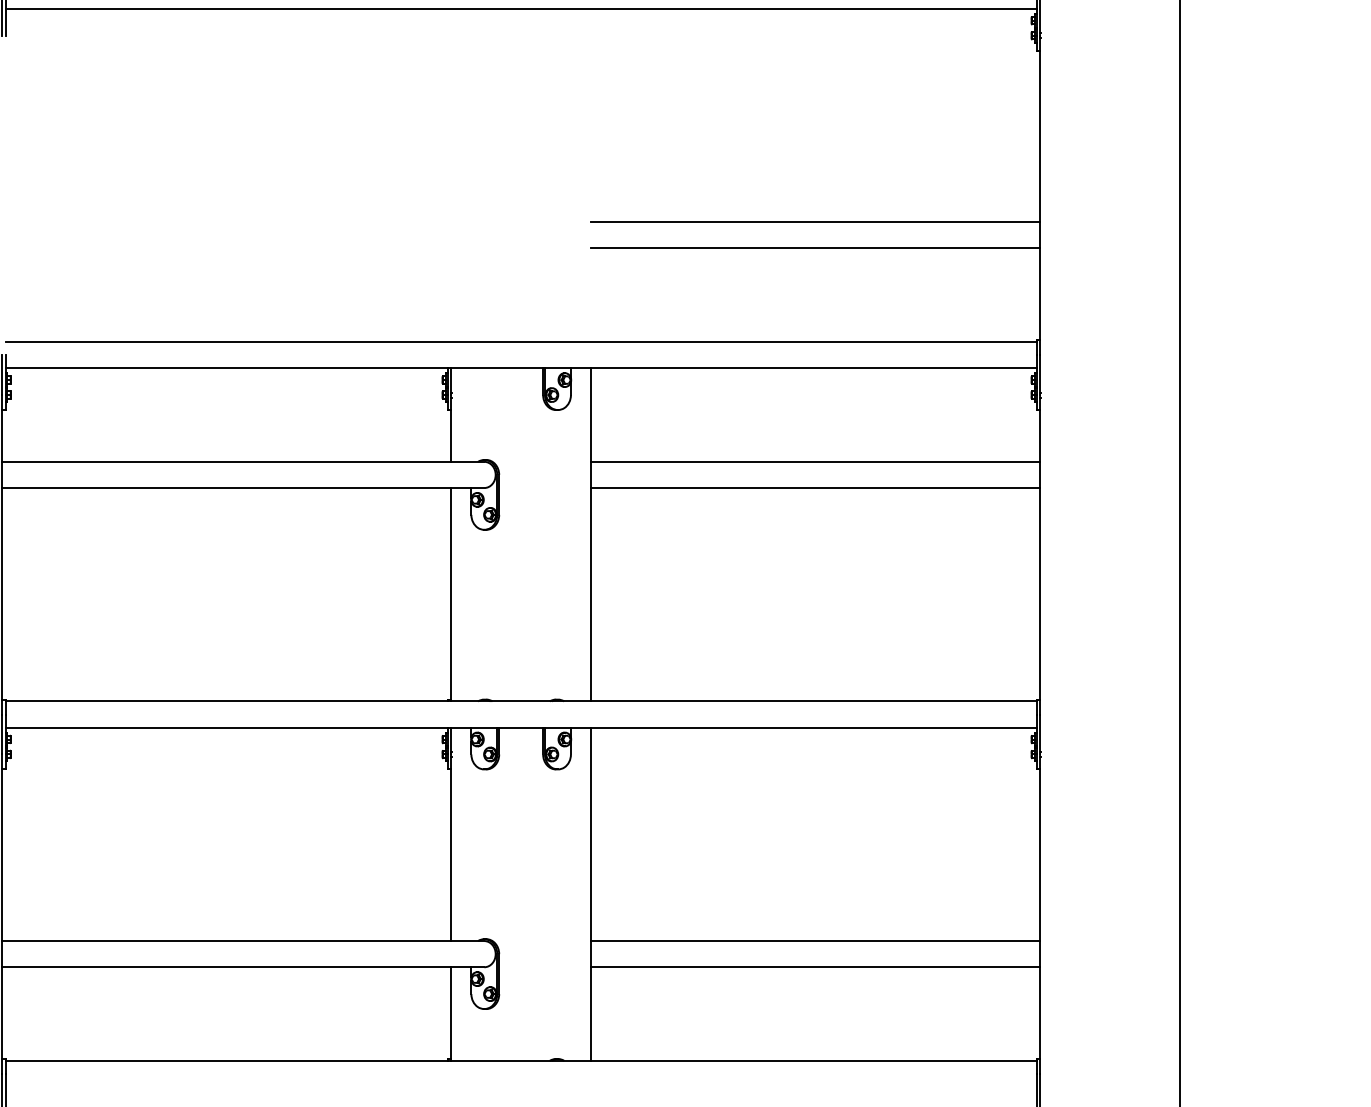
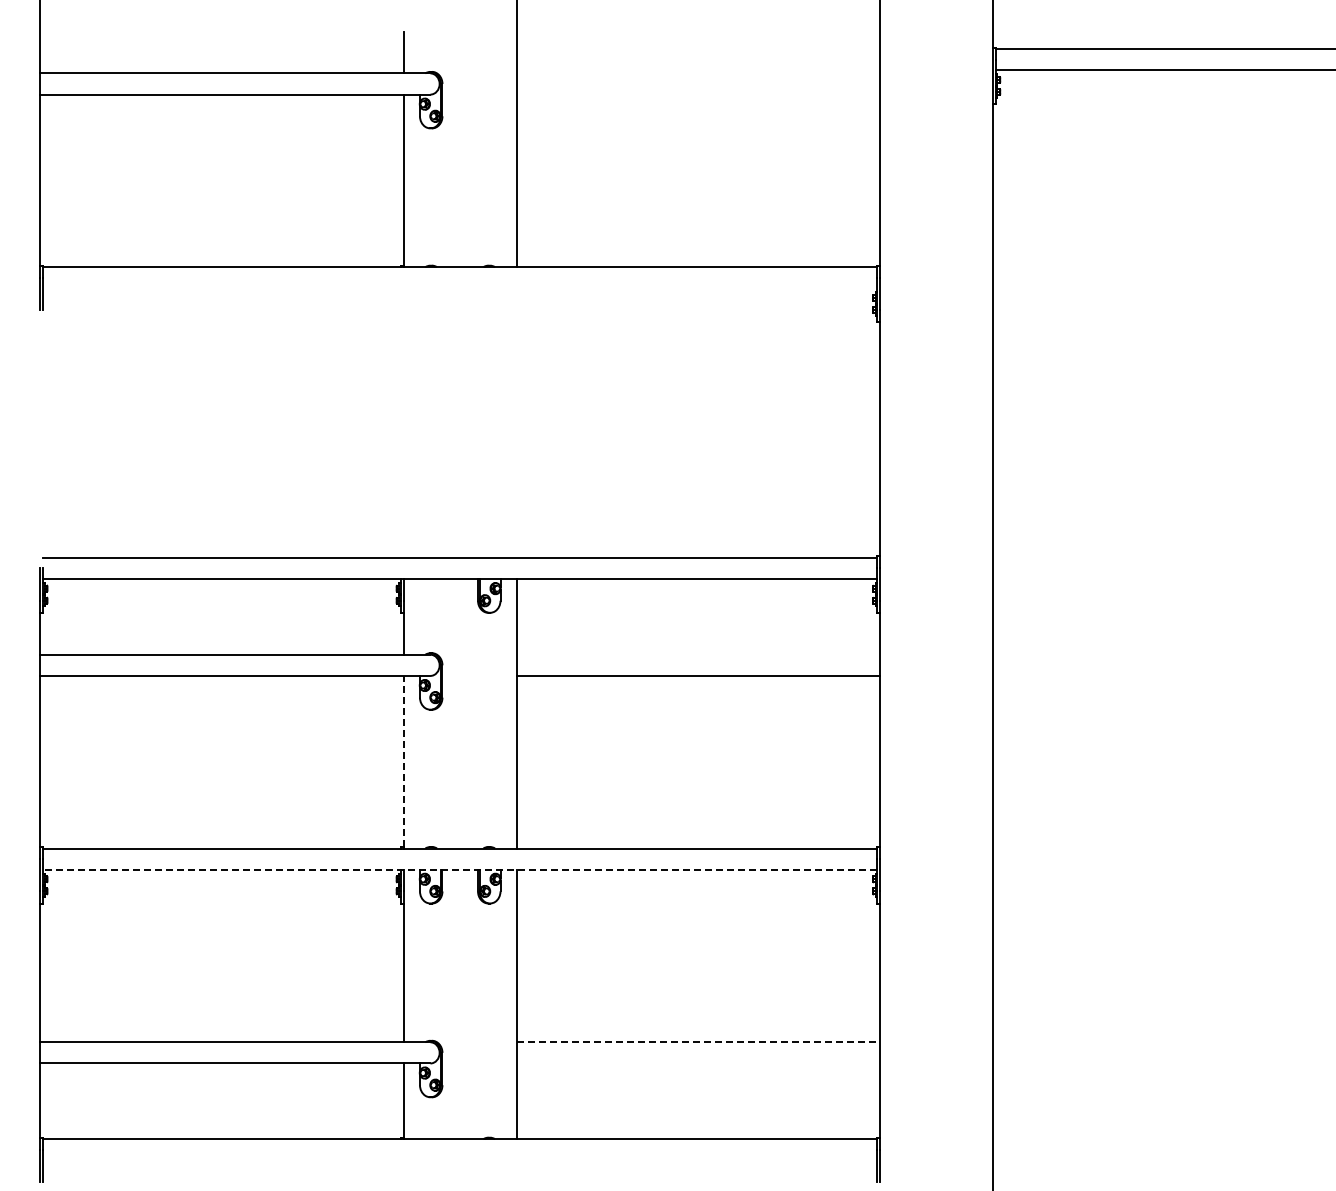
line: (521, 8) -> (460, 288), removed
line: (815, 221) -> (698, 460), removed
line: (815, 248) -> (698, 482), removed
line: (815, 461) -> (698, 654), removed
line: (450, 593) -> (403, 761), solid -> dashed
line: (521, 727) -> (460, 869), solid -> dashed
line: (815, 941) -> (698, 1042), solid -> dashed
line: (815, 967) -> (698, 1063), removed

